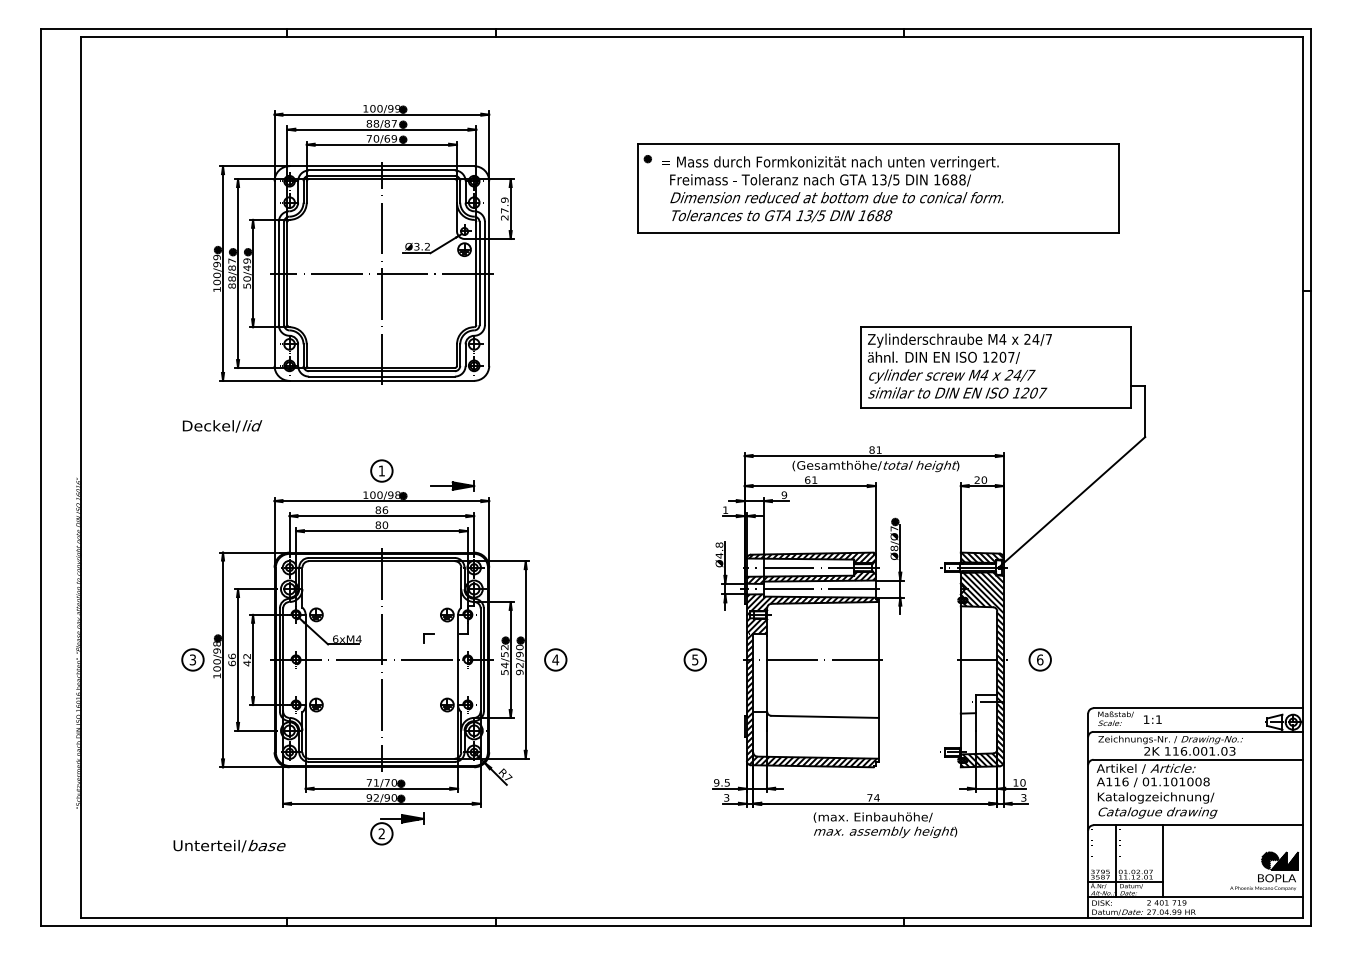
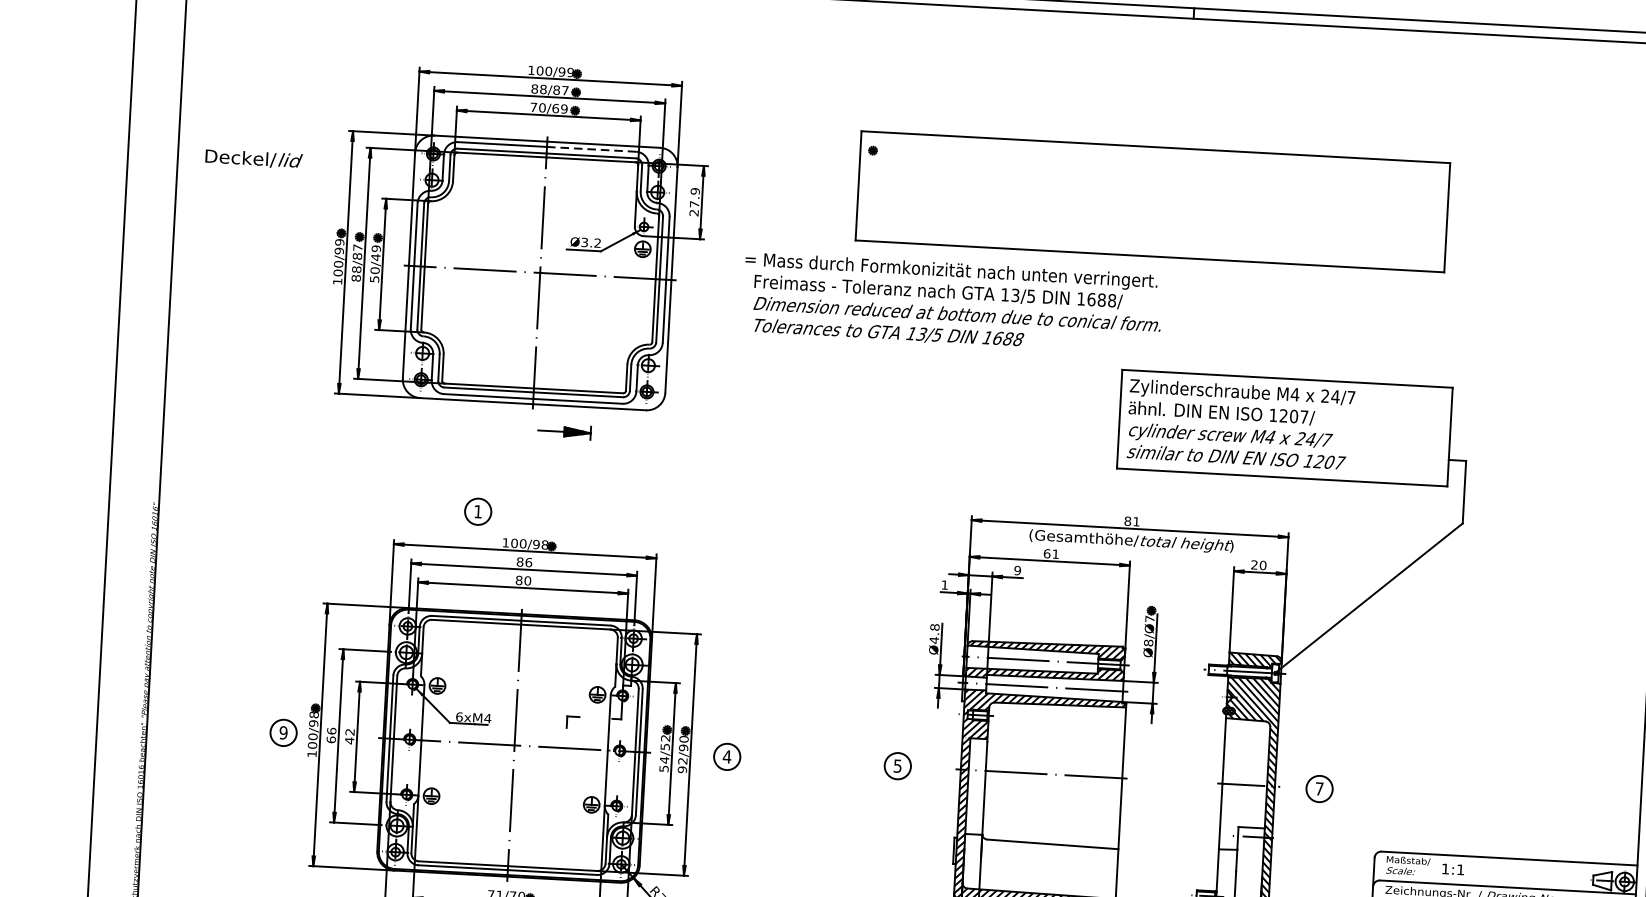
line: (417, 170) -> (590, 149), solid -> dashed
text: (832, 189) -> (952, 303), moved
text: (222, 426) -> (254, 159), moved
part: (381, 470) -> (477, 511), moved
part: (452, 485) -> (564, 431), moved
text: (192, 659) -> (283, 732), 3 -> 9
text: (1040, 659) -> (1319, 788), 6 -> 7

